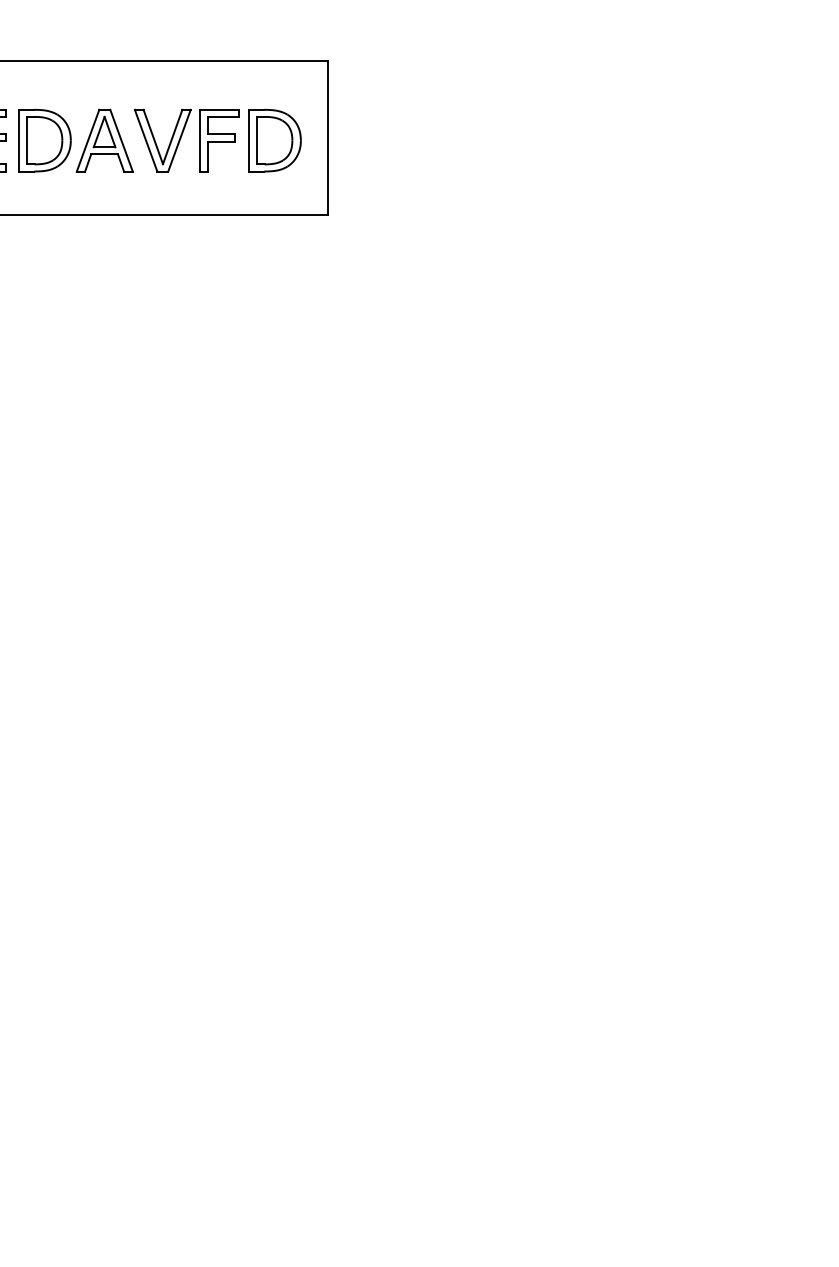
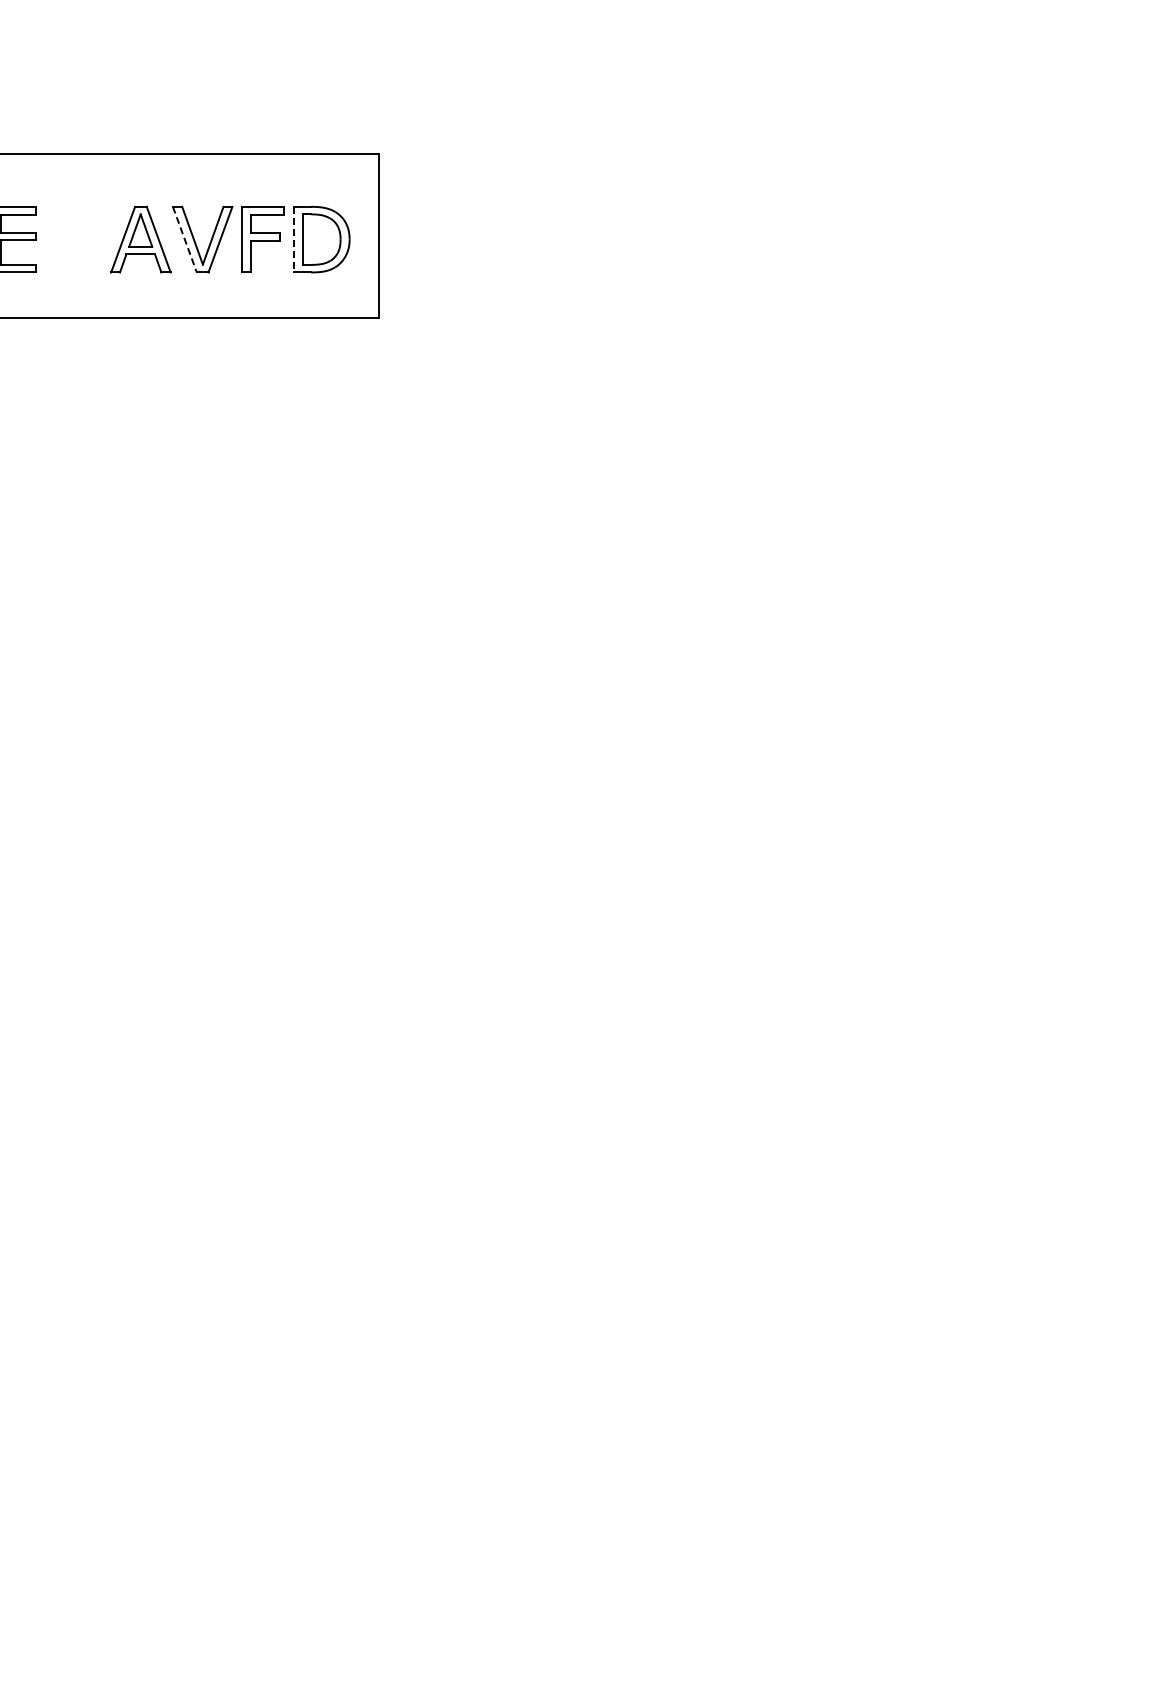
part: (44, 140) -> (76, 239), removed
line: (145, 140) -> (184, 239), solid -> dashed
line: (249, 140) -> (294, 239), solid -> dashed

